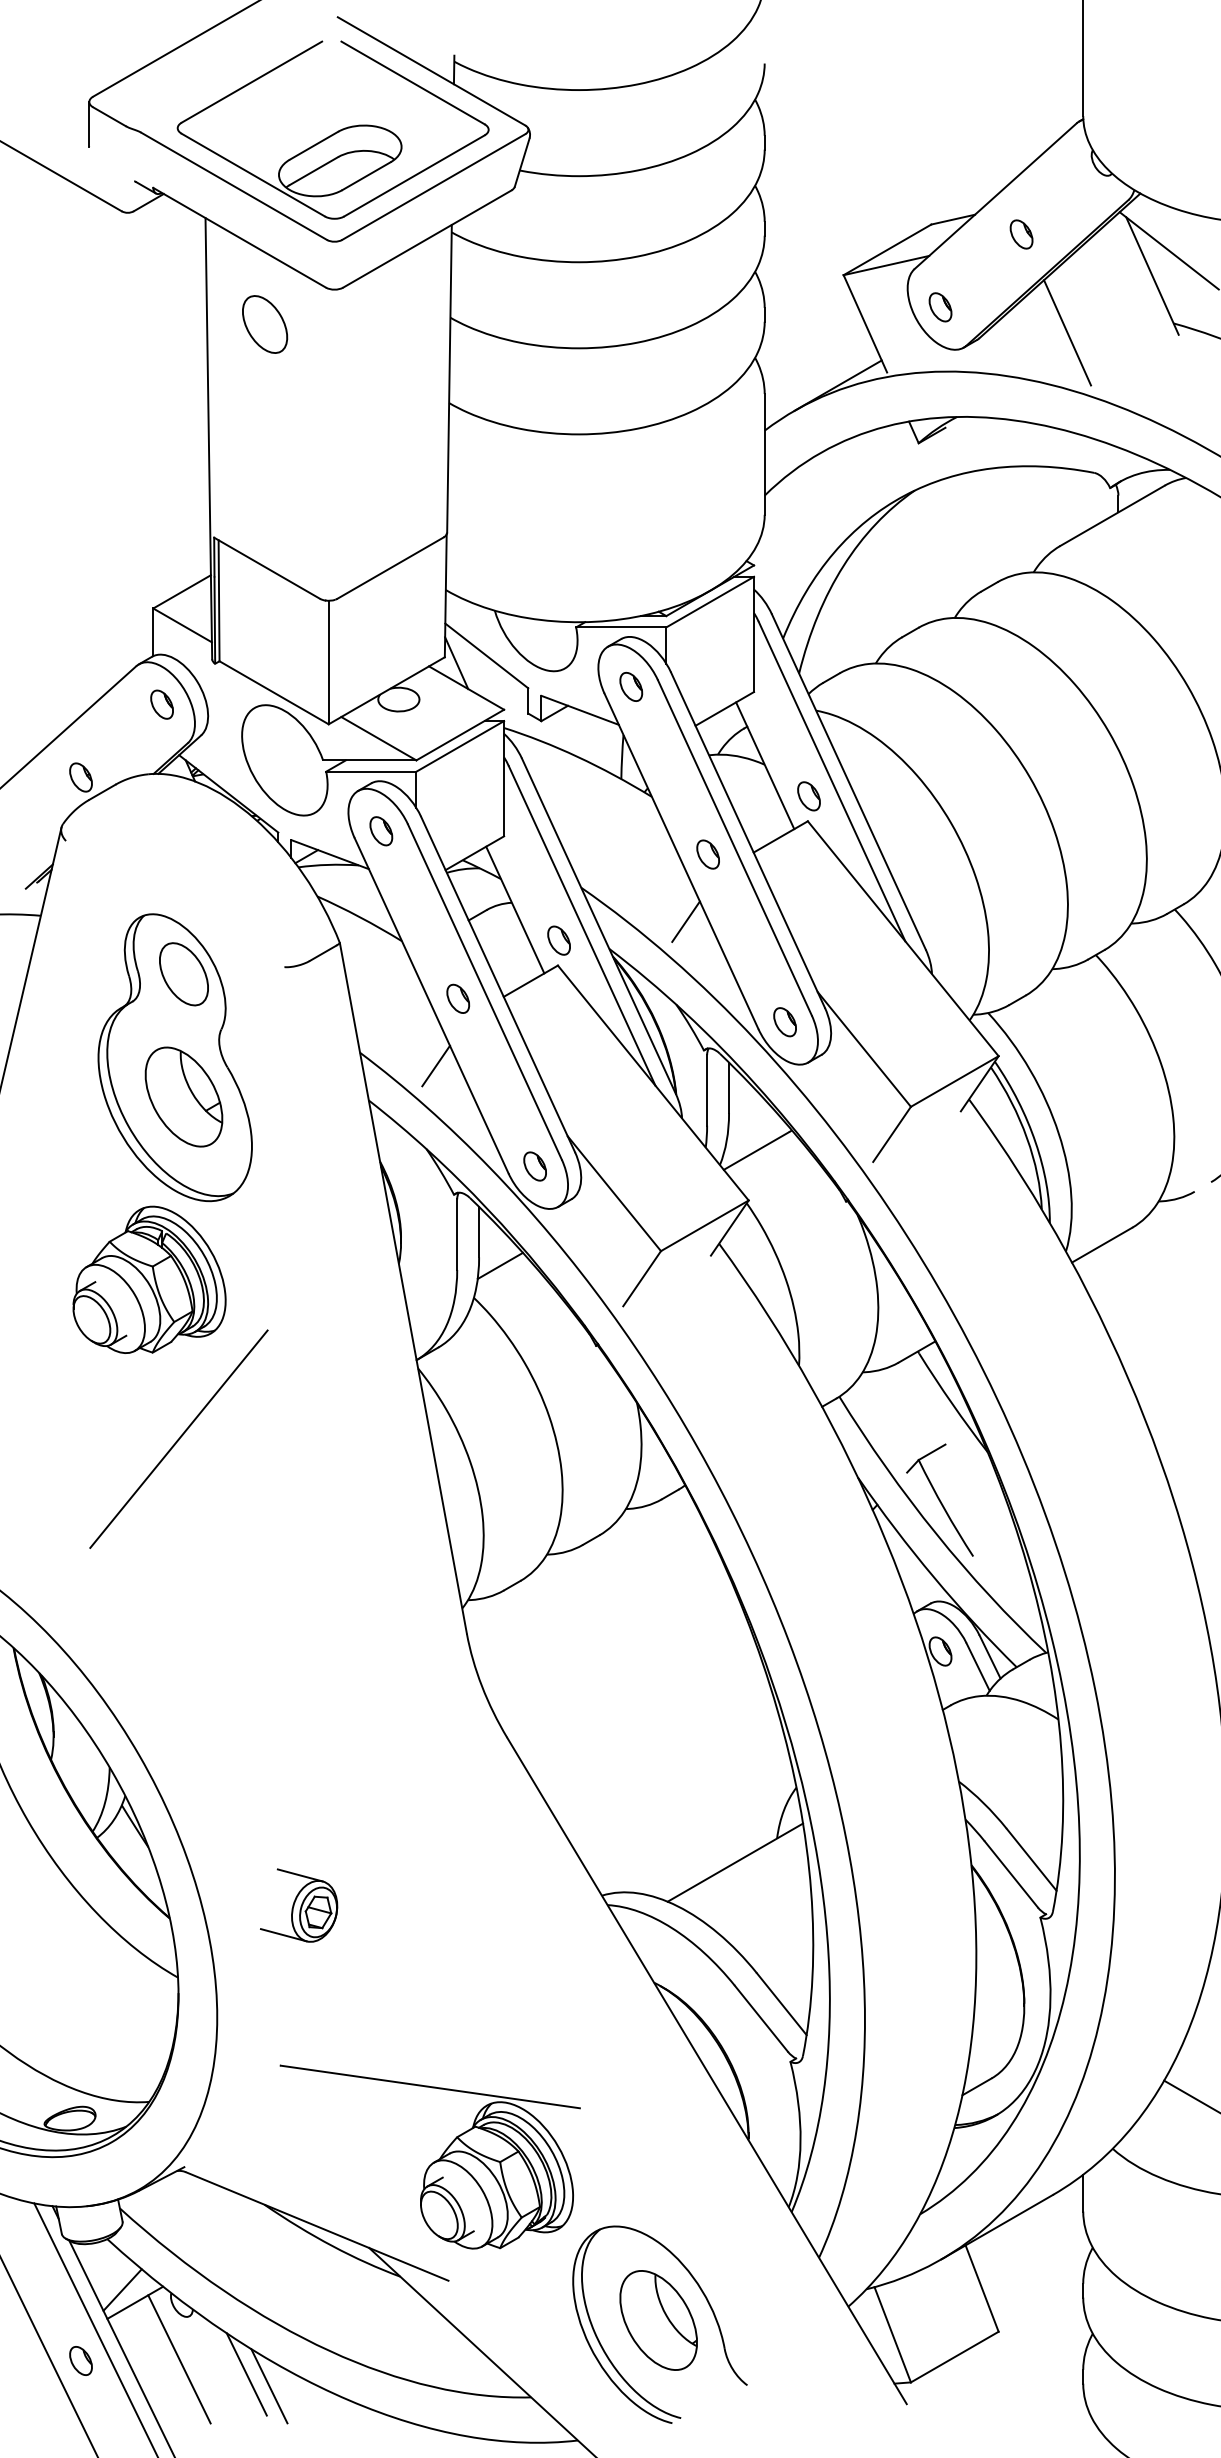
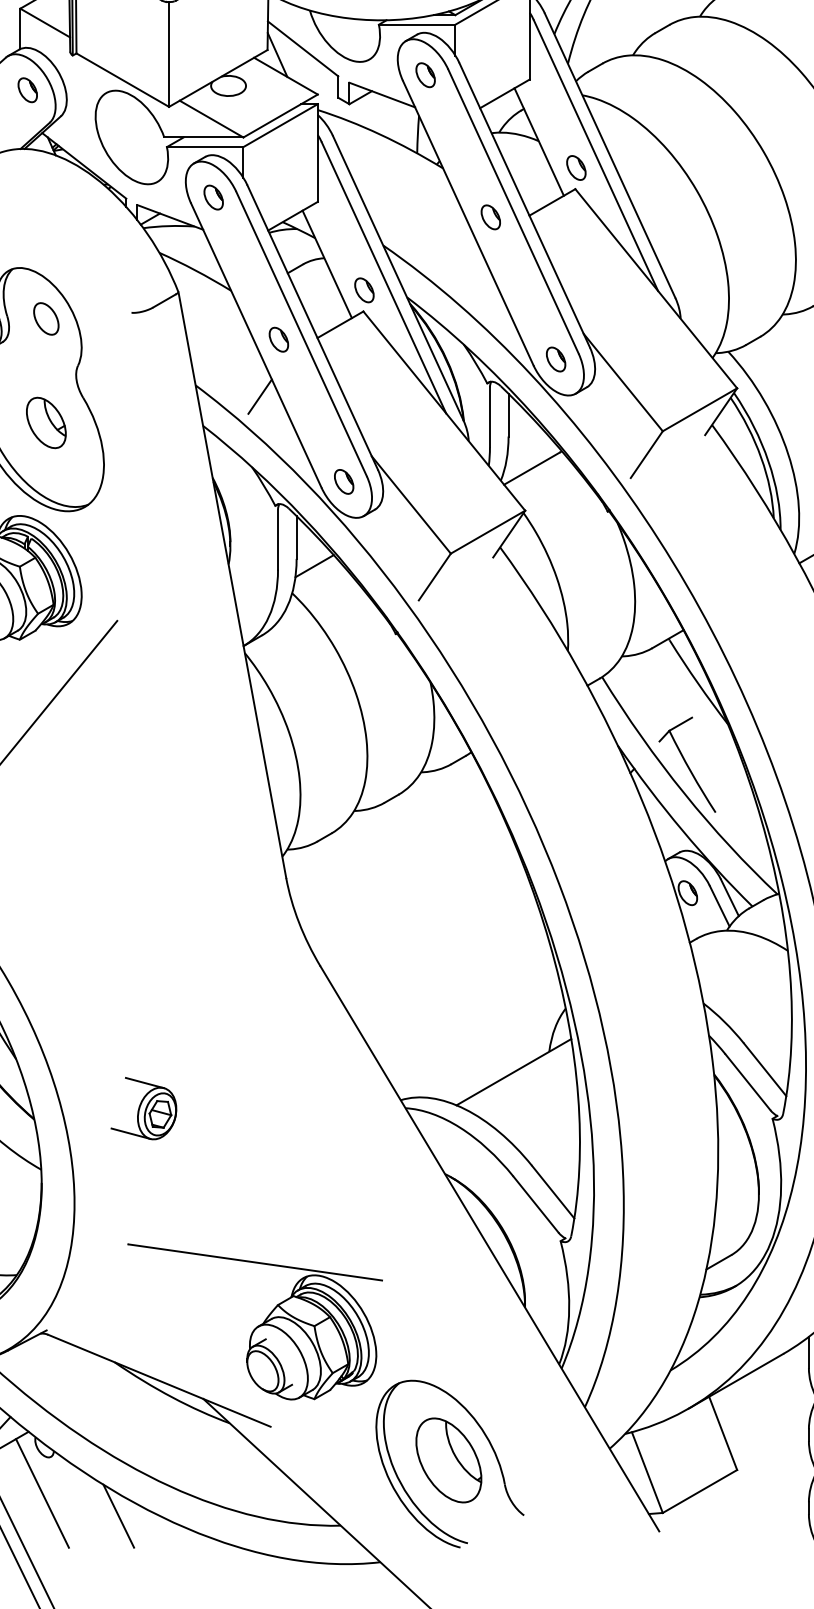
line: (685, 921) -> (471, 274), removed
part: (183, 974) -> (45, 319), size x0.6
part: (183, 1096) -> (45, 422), size x0.6
line: (246, 2374) -> (99, 1506), removed

